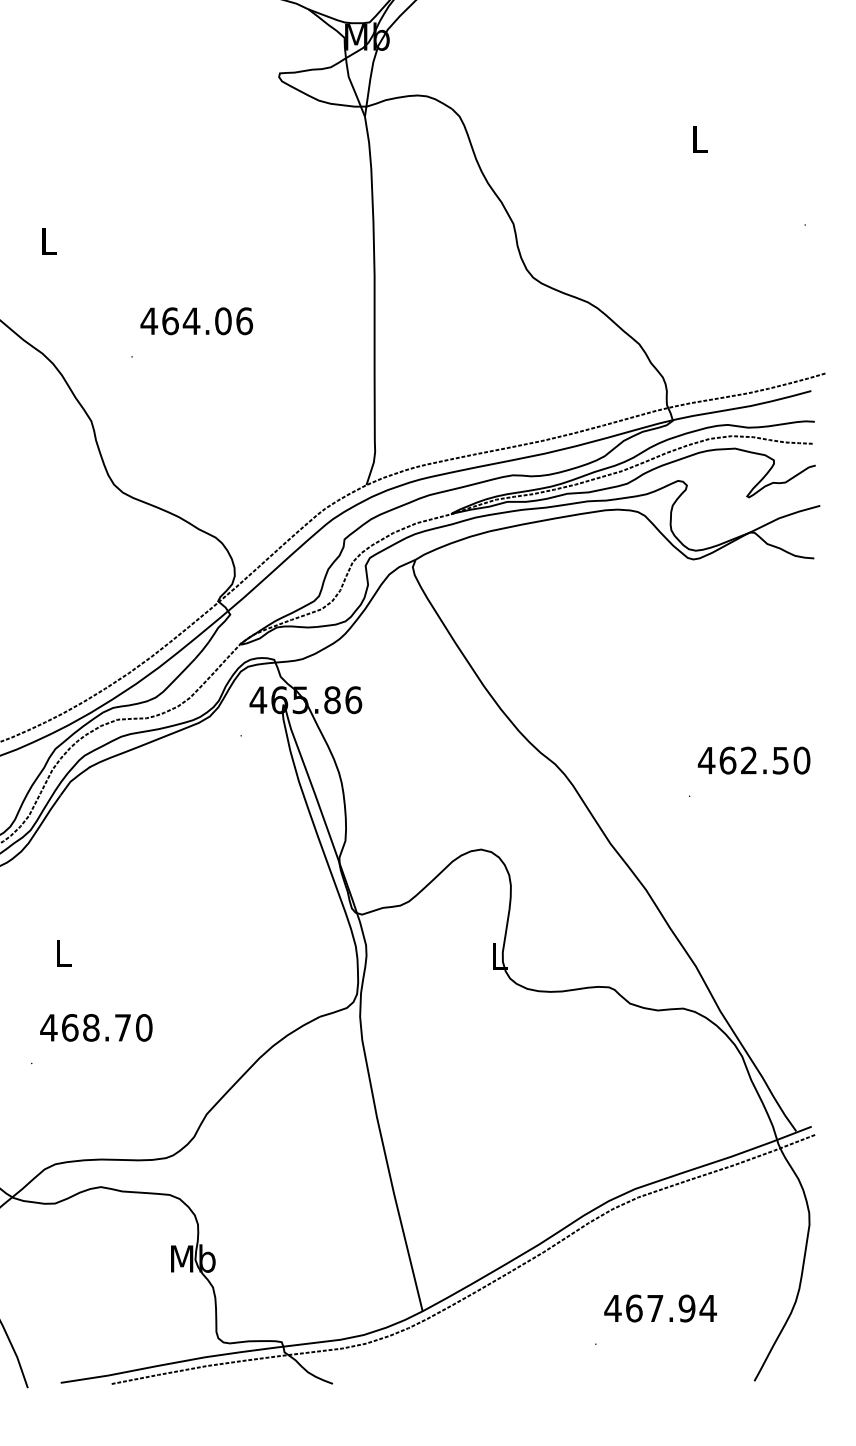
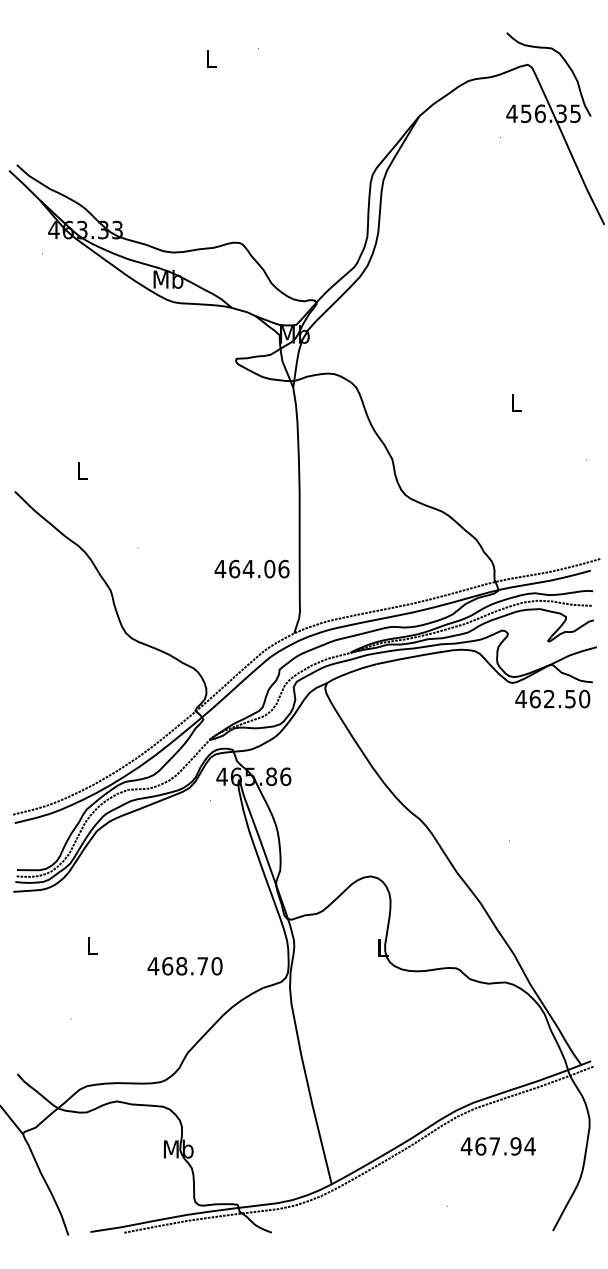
text: (195, 320) -> (251, 568), moved
text: (753, 759) -> (552, 698), moved
text: (95, 1028) -> (184, 966), moved
text: (659, 1308) -> (497, 1146), moved

